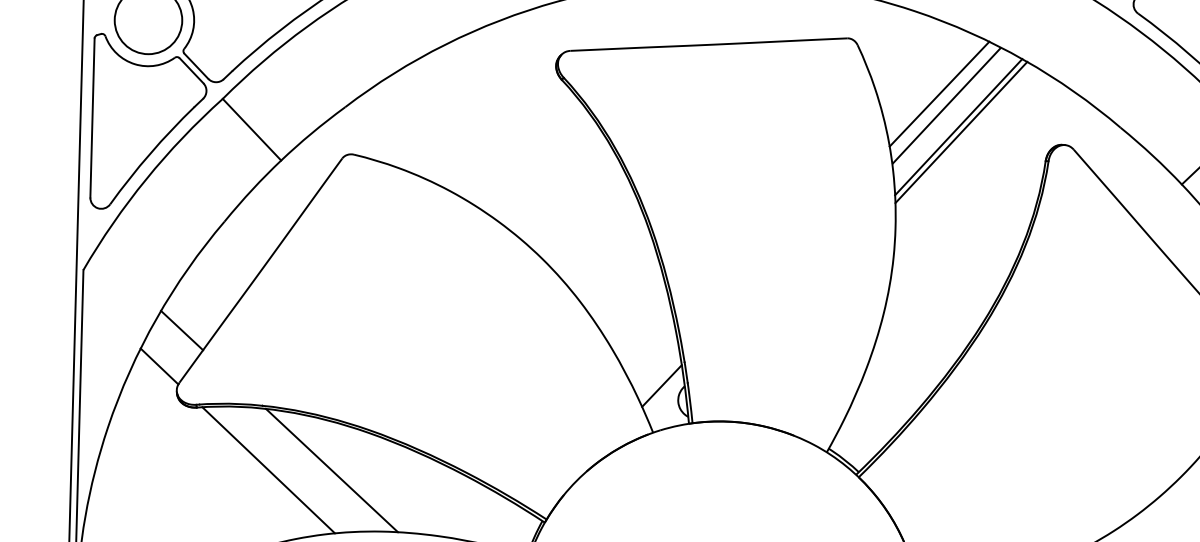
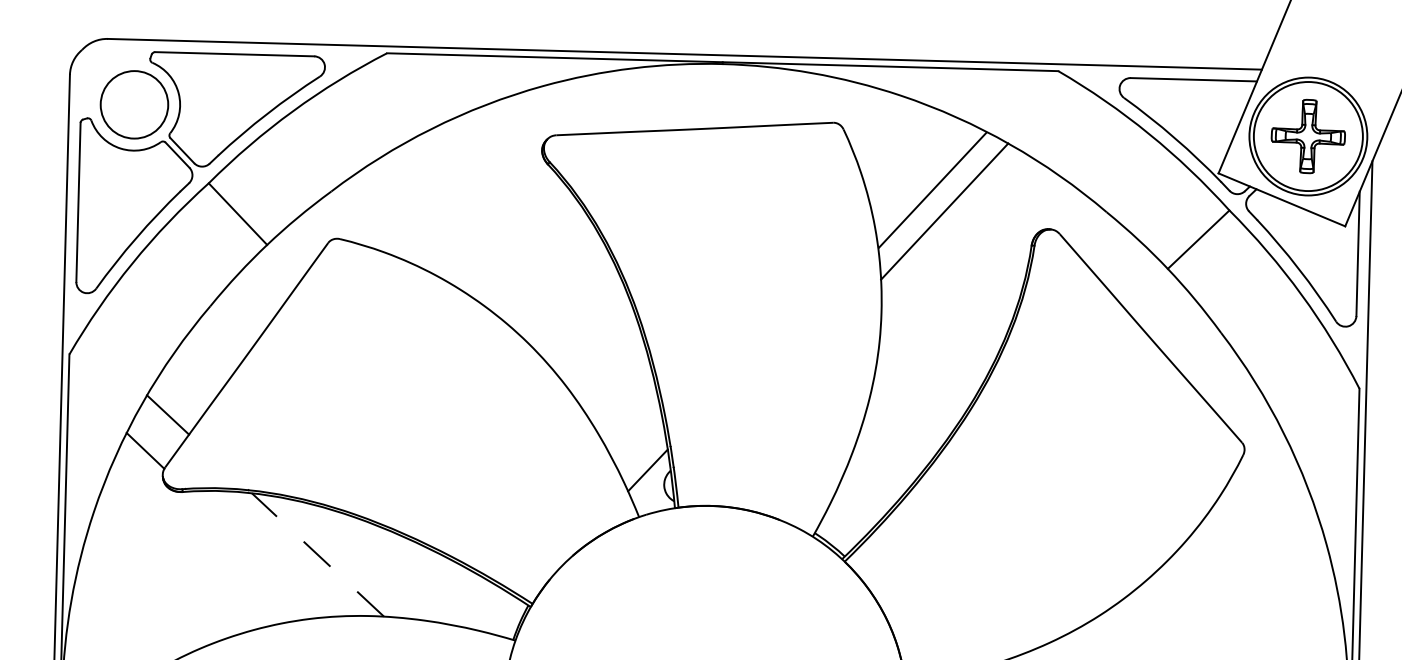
line: (939, 94) -> (925, 178), removed
line: (961, 132) -> (947, 216), removed
line: (268, 470) -> (254, 554), removed
line: (331, 470) -> (317, 554), solid -> dashed

